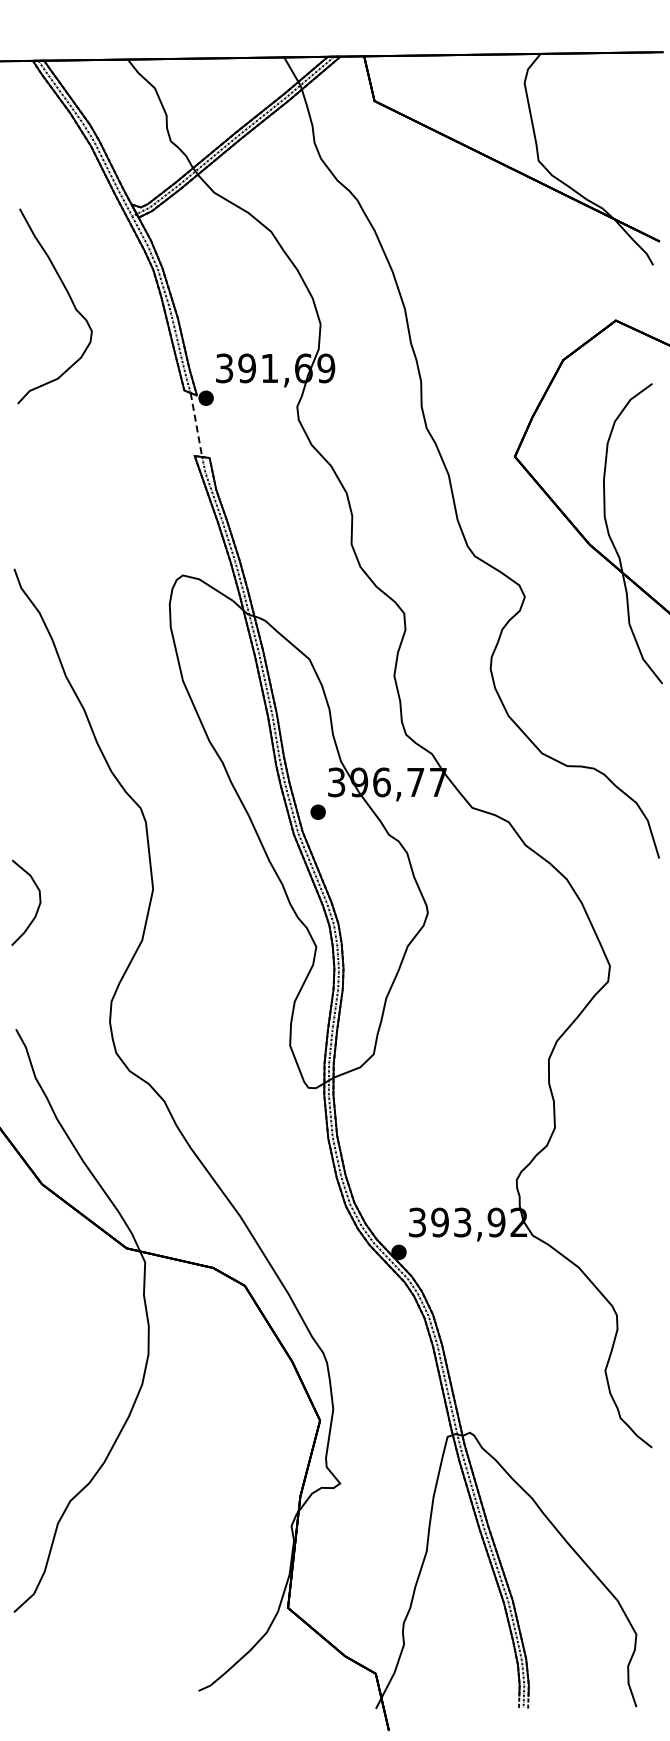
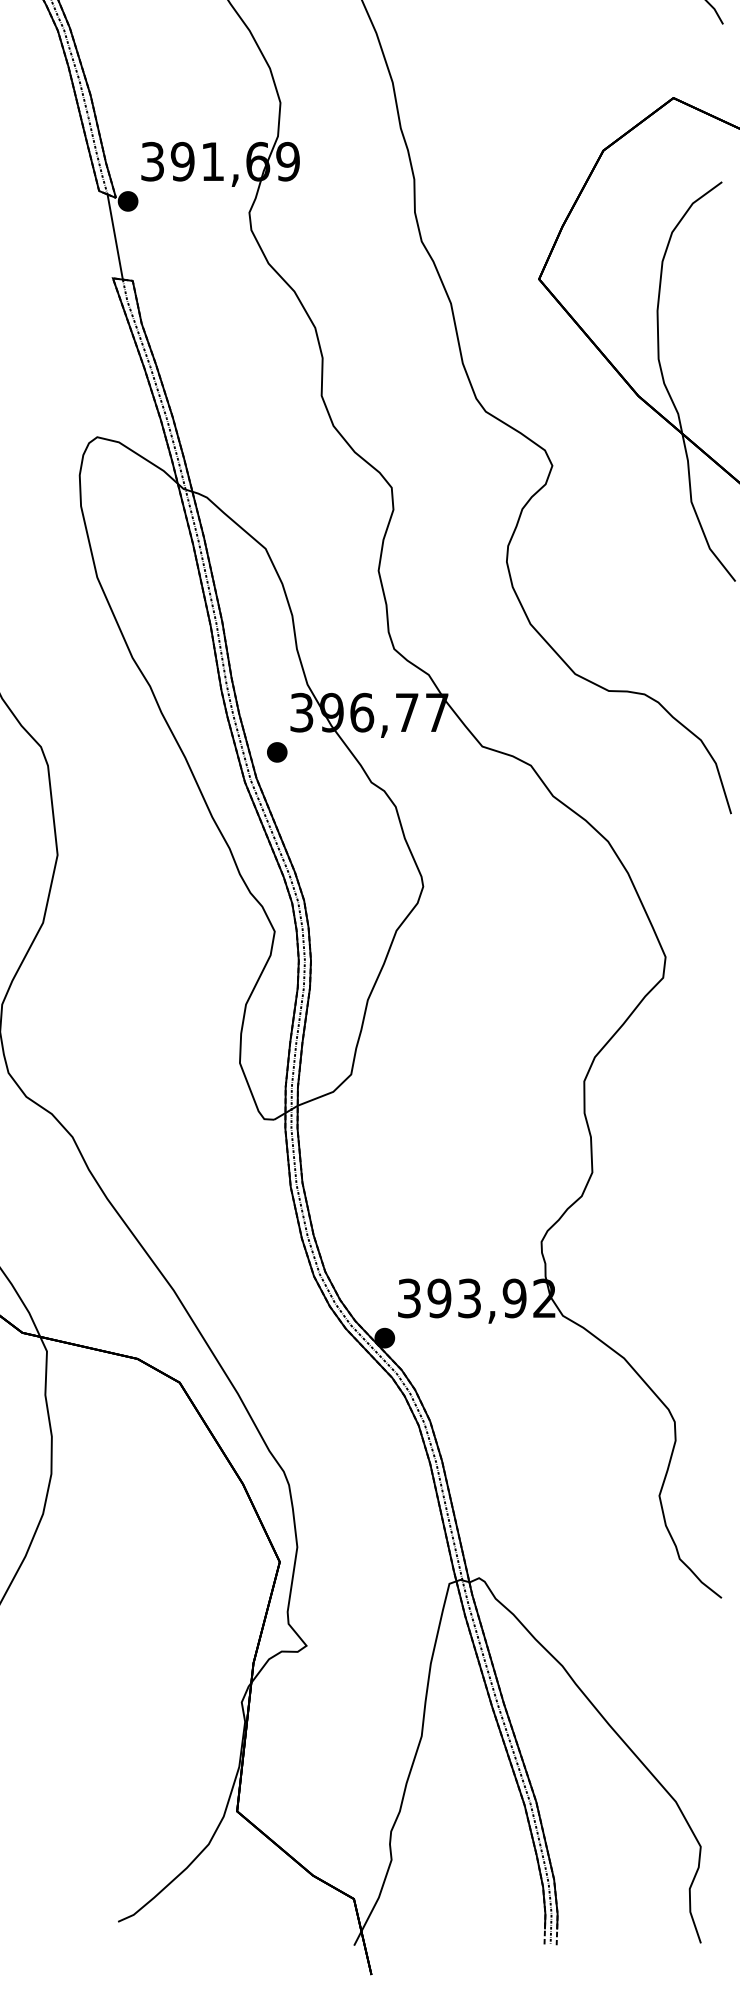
line: (196, 425) -> (115, 237), dashed -> solid

